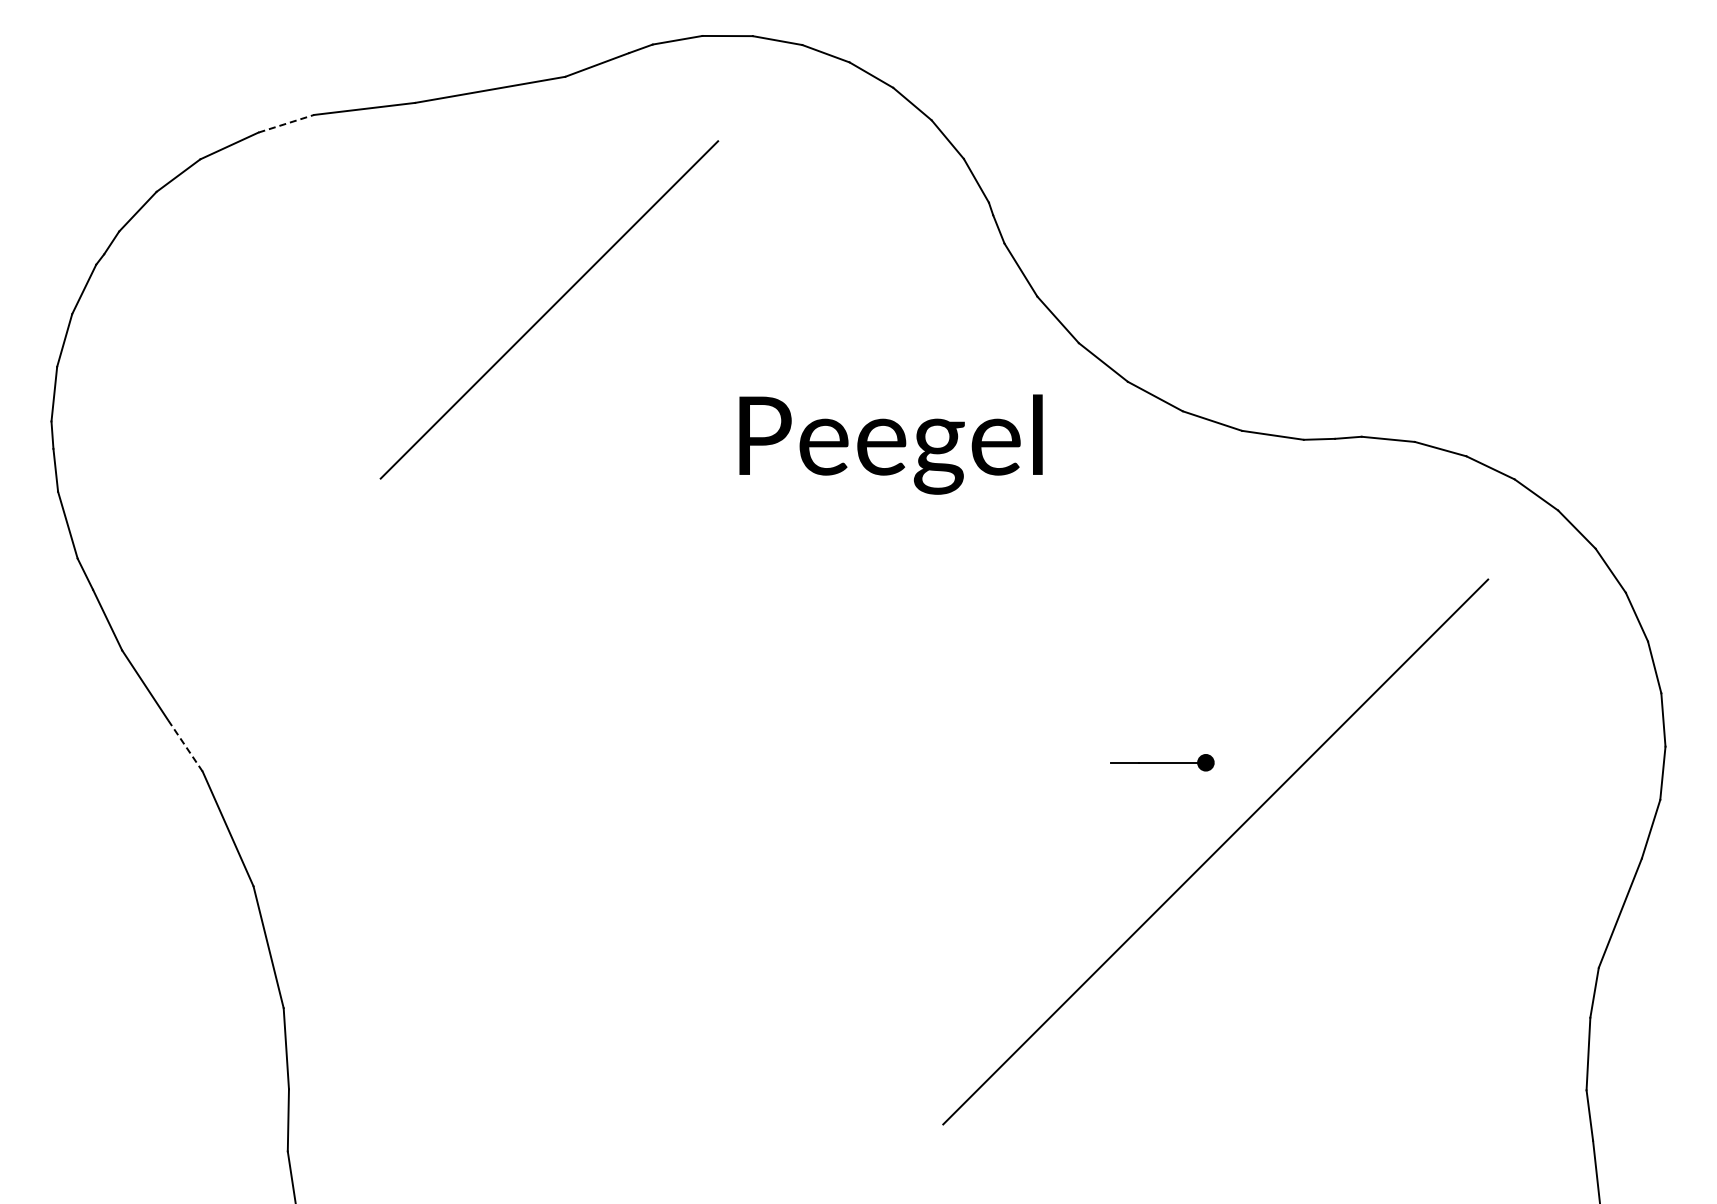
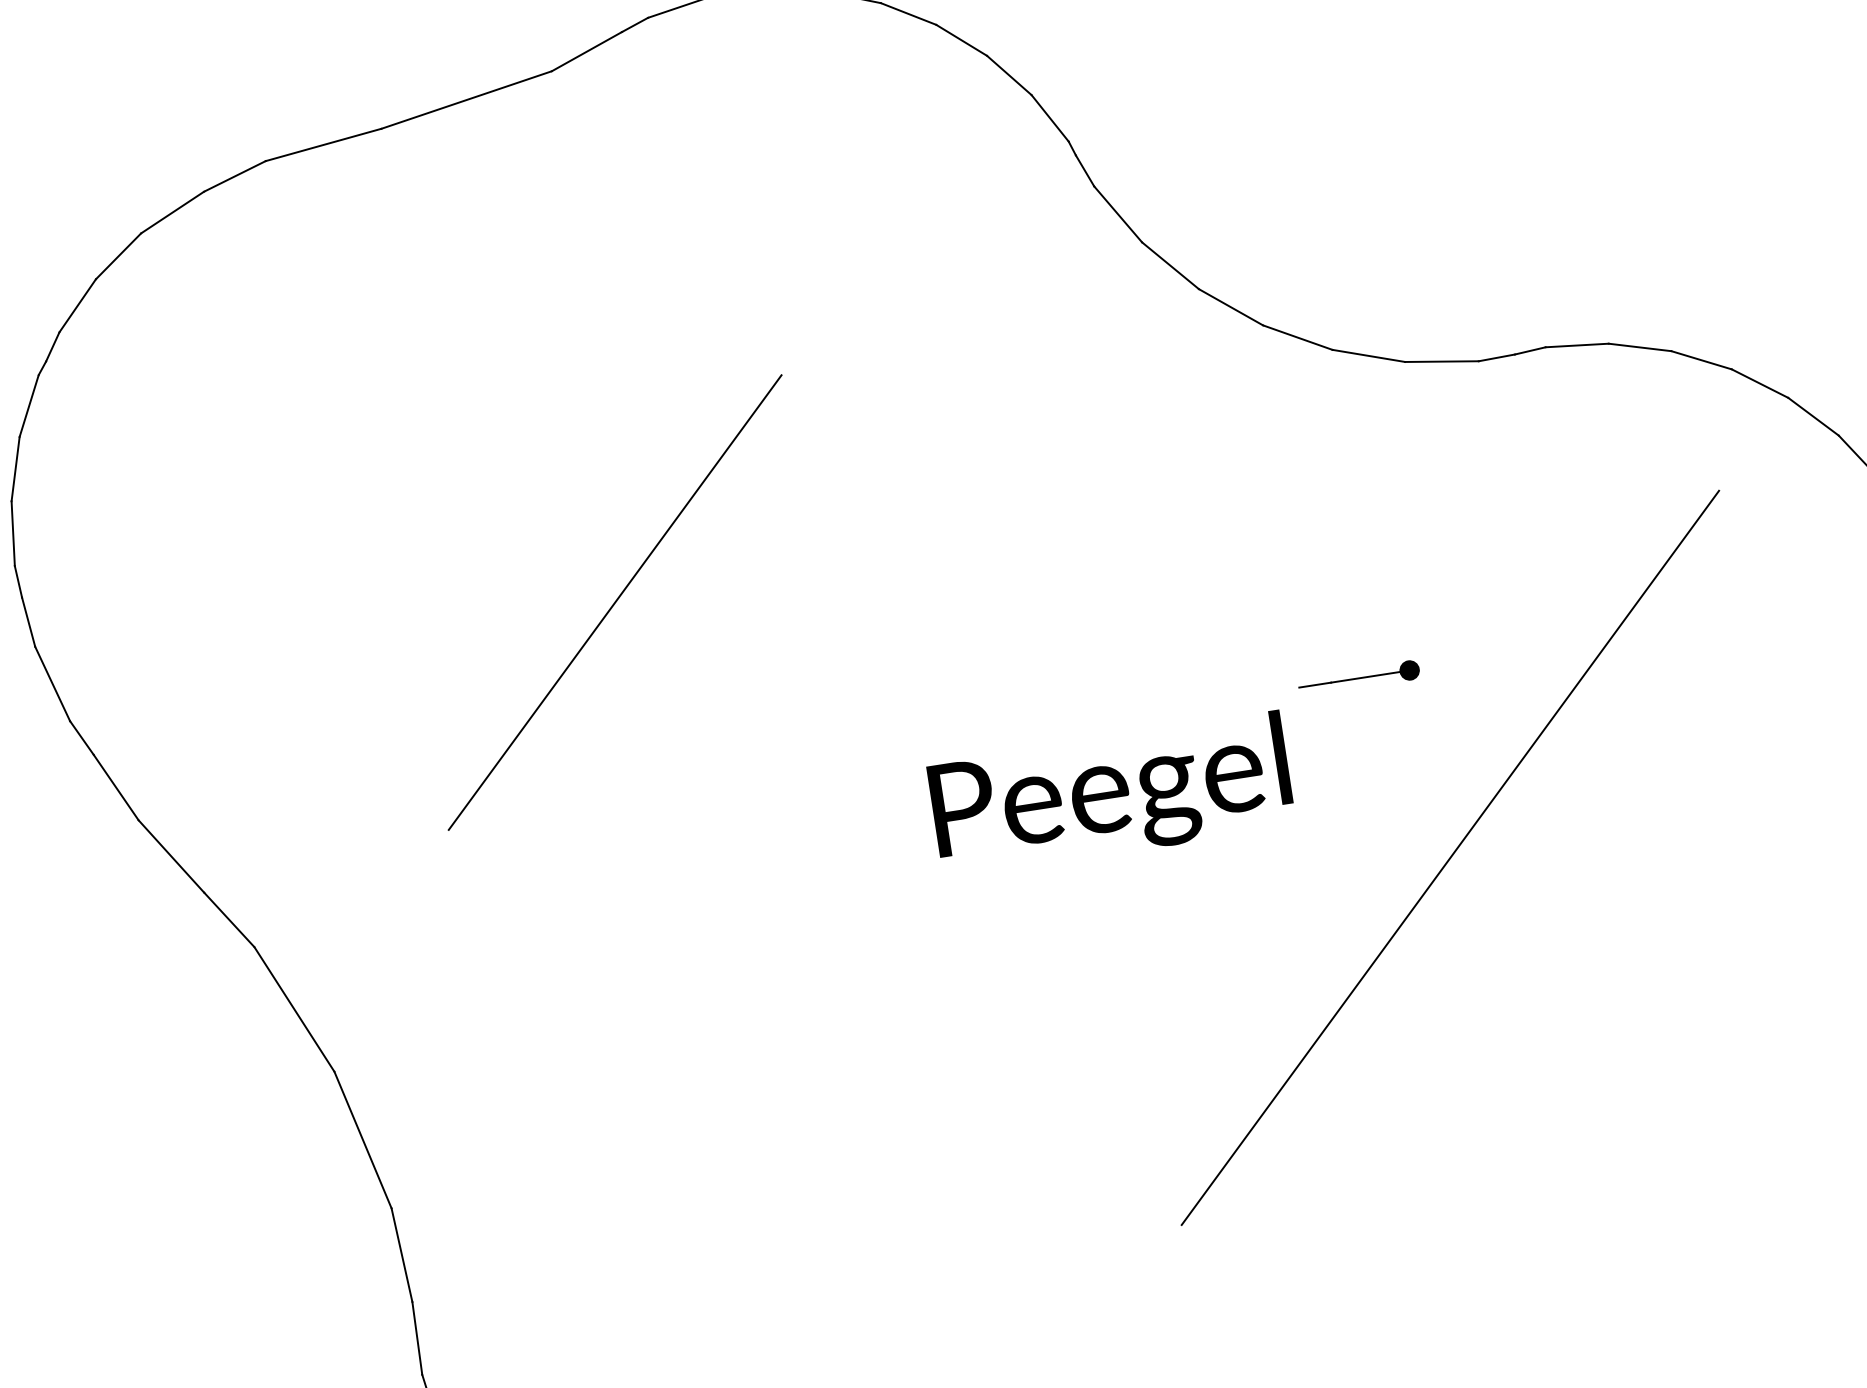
line: (286, 123) -> (235, 176), dashed -> solid
line: (549, 309) -> (615, 602), moved
text: (890, 444) -> (1110, 795), moved
line: (184, 745) -> (228, 919), dashed -> solid
part: (1162, 762) -> (1358, 678), moved

